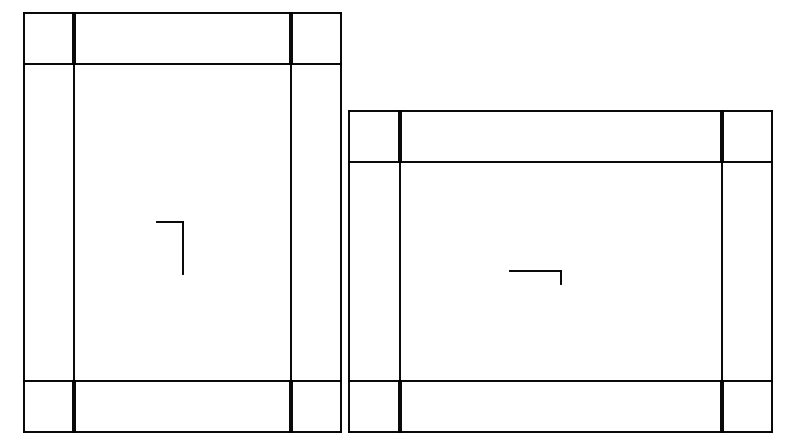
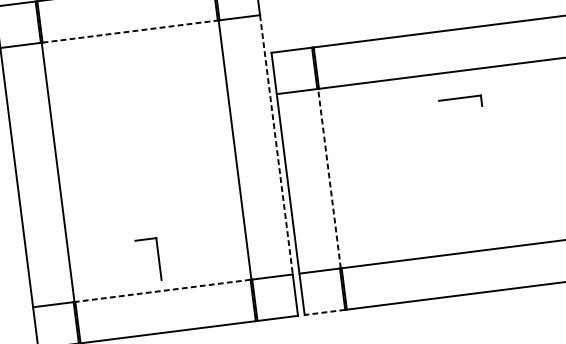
line: (183, 64) -> (131, 31), solid -> dashed
line: (341, 222) -> (276, 144), solid -> dashed
part: (182, 247) -> (158, 258), moved
line: (399, 271) -> (329, 178), solid -> dashed
part: (535, 277) -> (460, 103), moved
line: (182, 380) -> (162, 290), solid -> dashed
line: (374, 431) -> (325, 312), solid -> dashed

